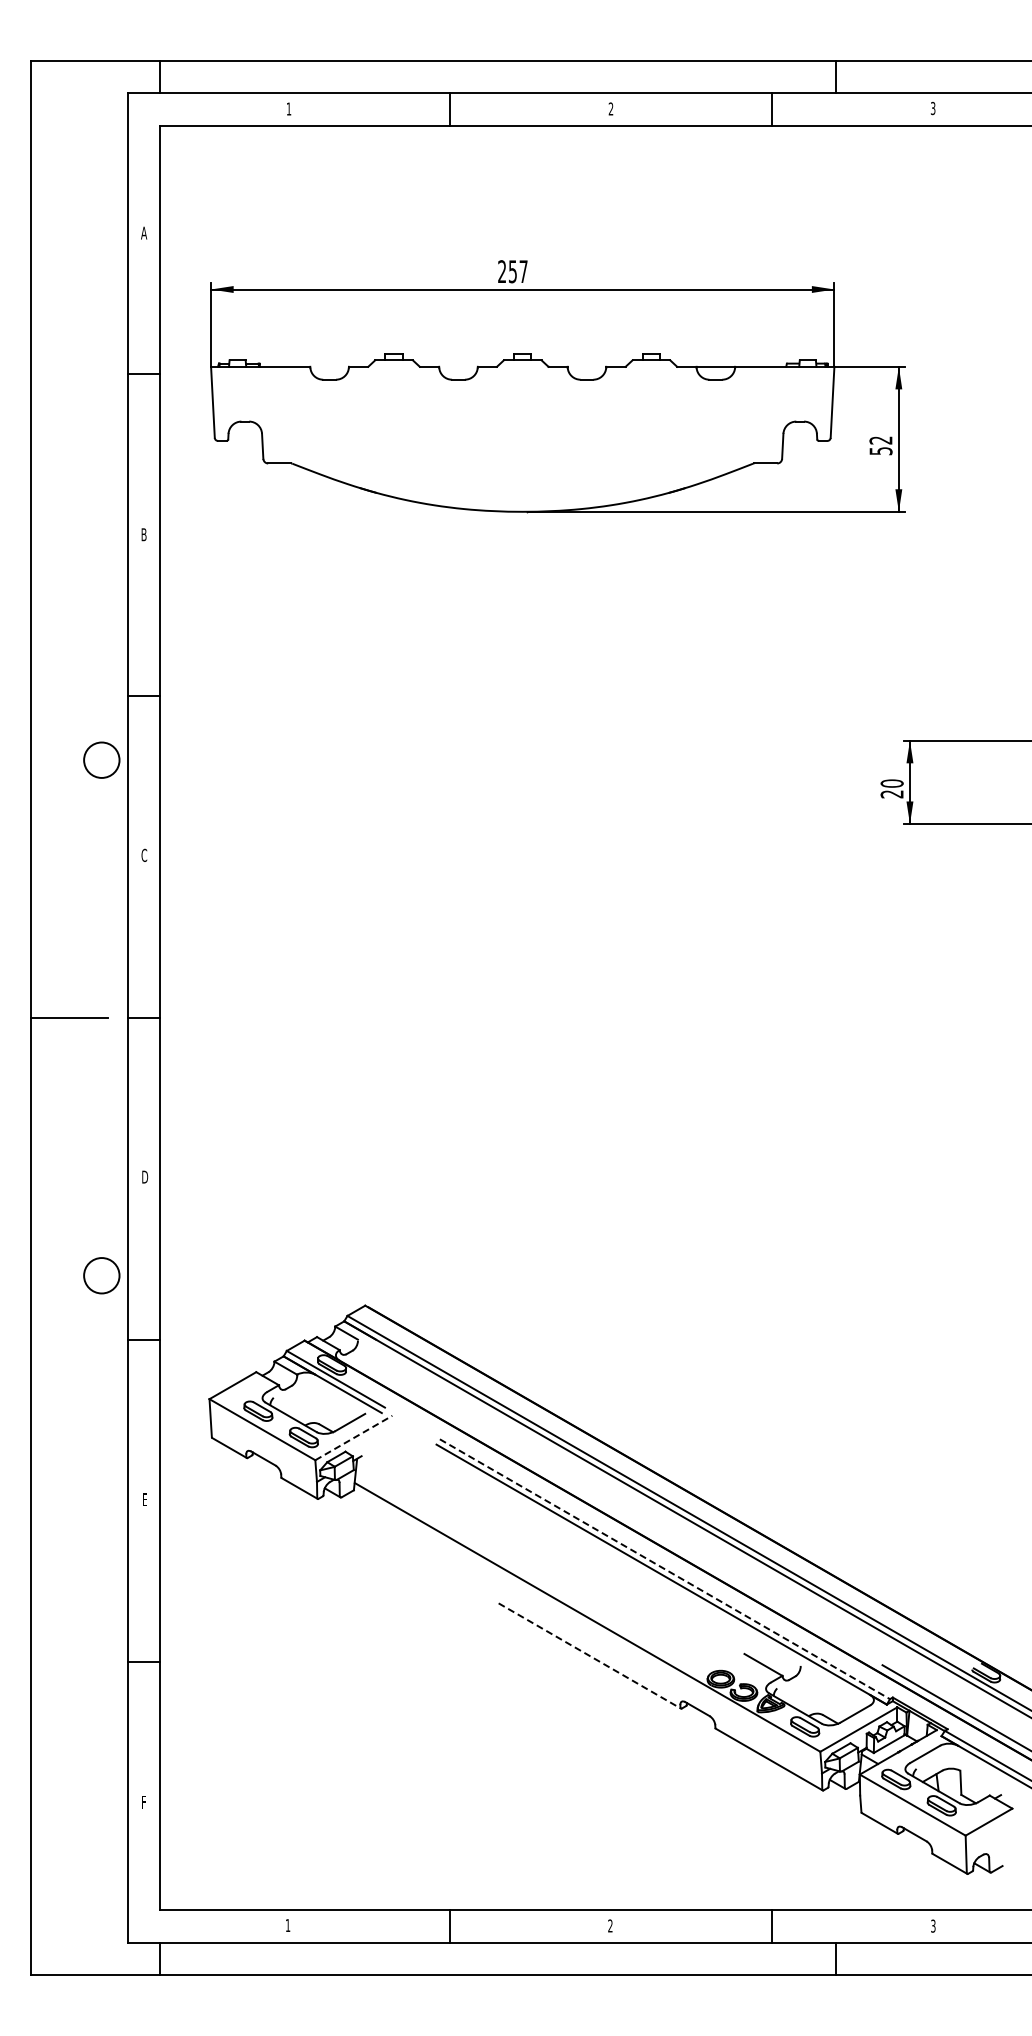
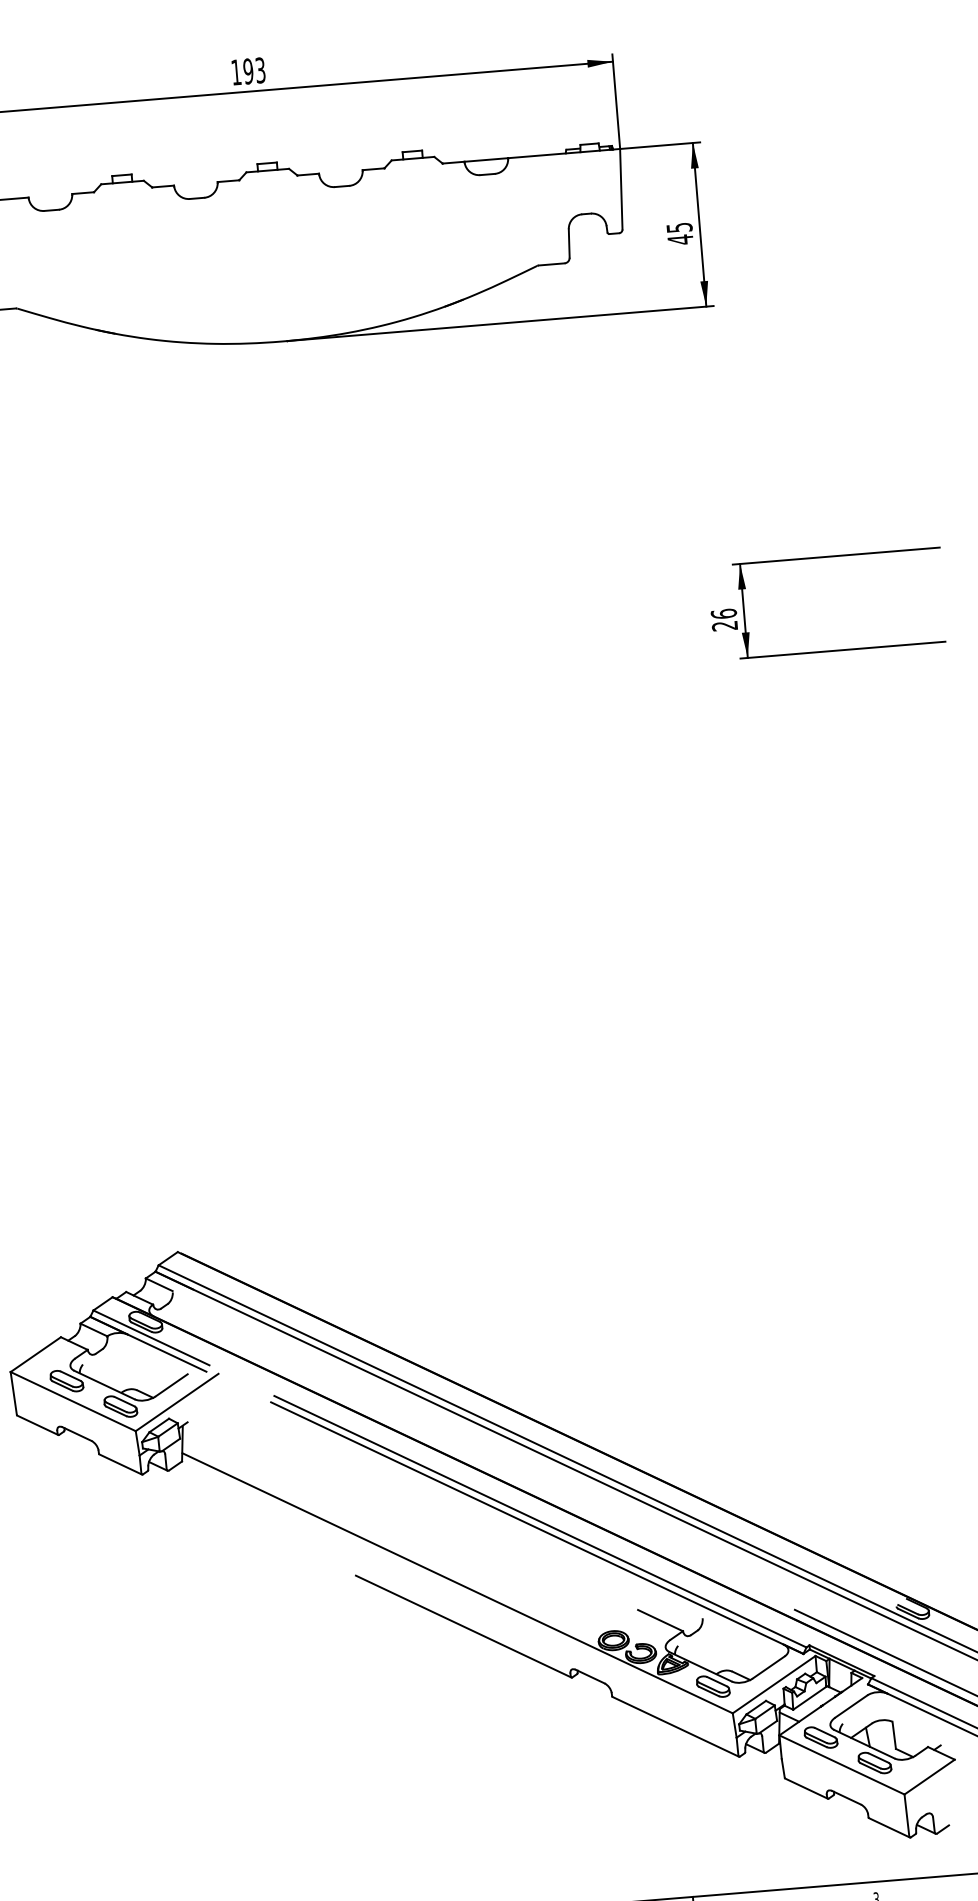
text: (512, 271) -> (247, 71), 257 -> 193
text: (880, 445) -> (679, 233), 52 -> 45
text: (891, 783) -> (723, 613), 20 -> 26
line: (354, 1437) -> (177, 1401), dashed -> solid
line: (664, 1569) -> (539, 1522), dashed -> solid
line: (590, 1656) -> (464, 1627), dashed -> solid

